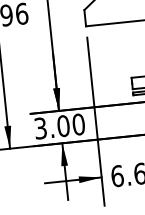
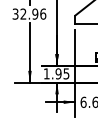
text: (59, 125) -> (56, 73), 3.00 -> 1.95

